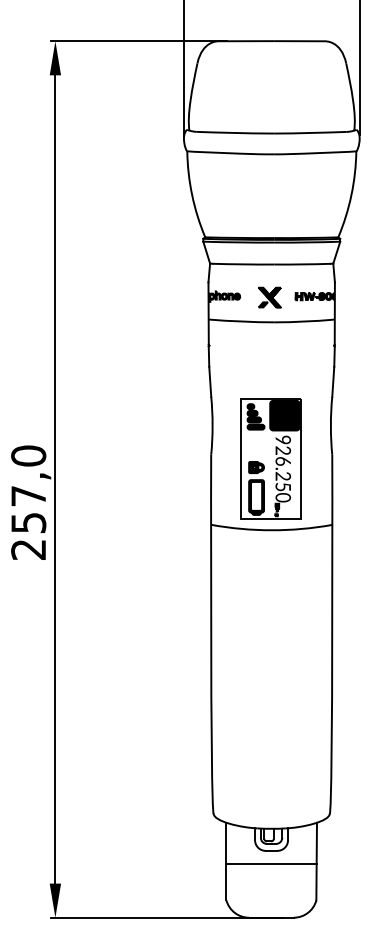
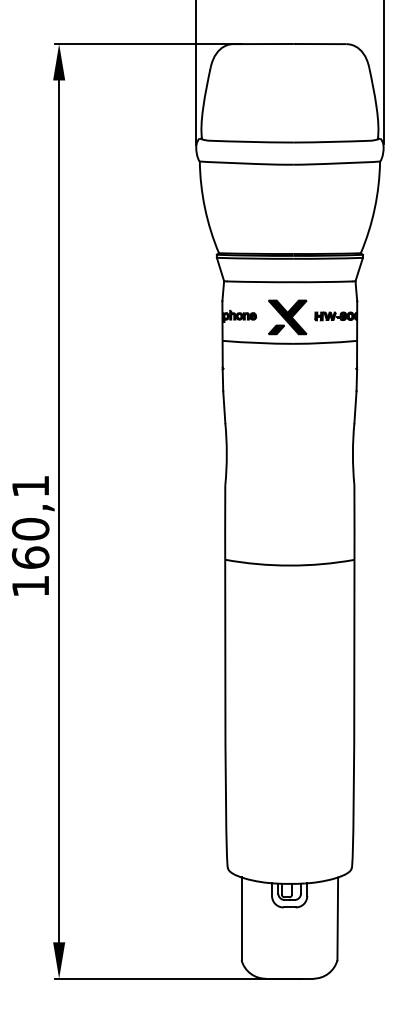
part: (269, 297) -> (287, 317), size x1.6
part: (270, 458) -> (288, 489), removed
text: (28, 503) -> (30, 536), 257,0 -> 160,1
line: (271, 864) -> (289, 921), removed

